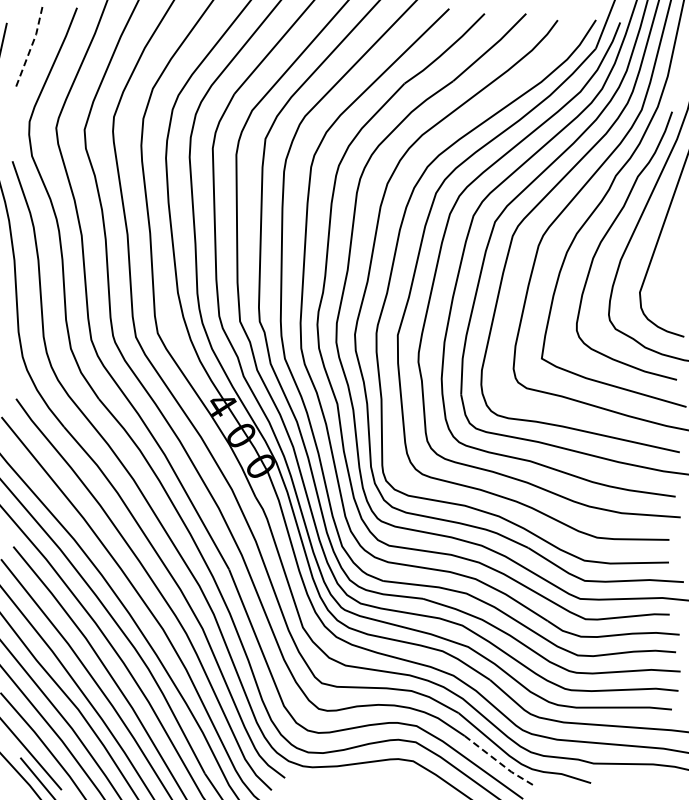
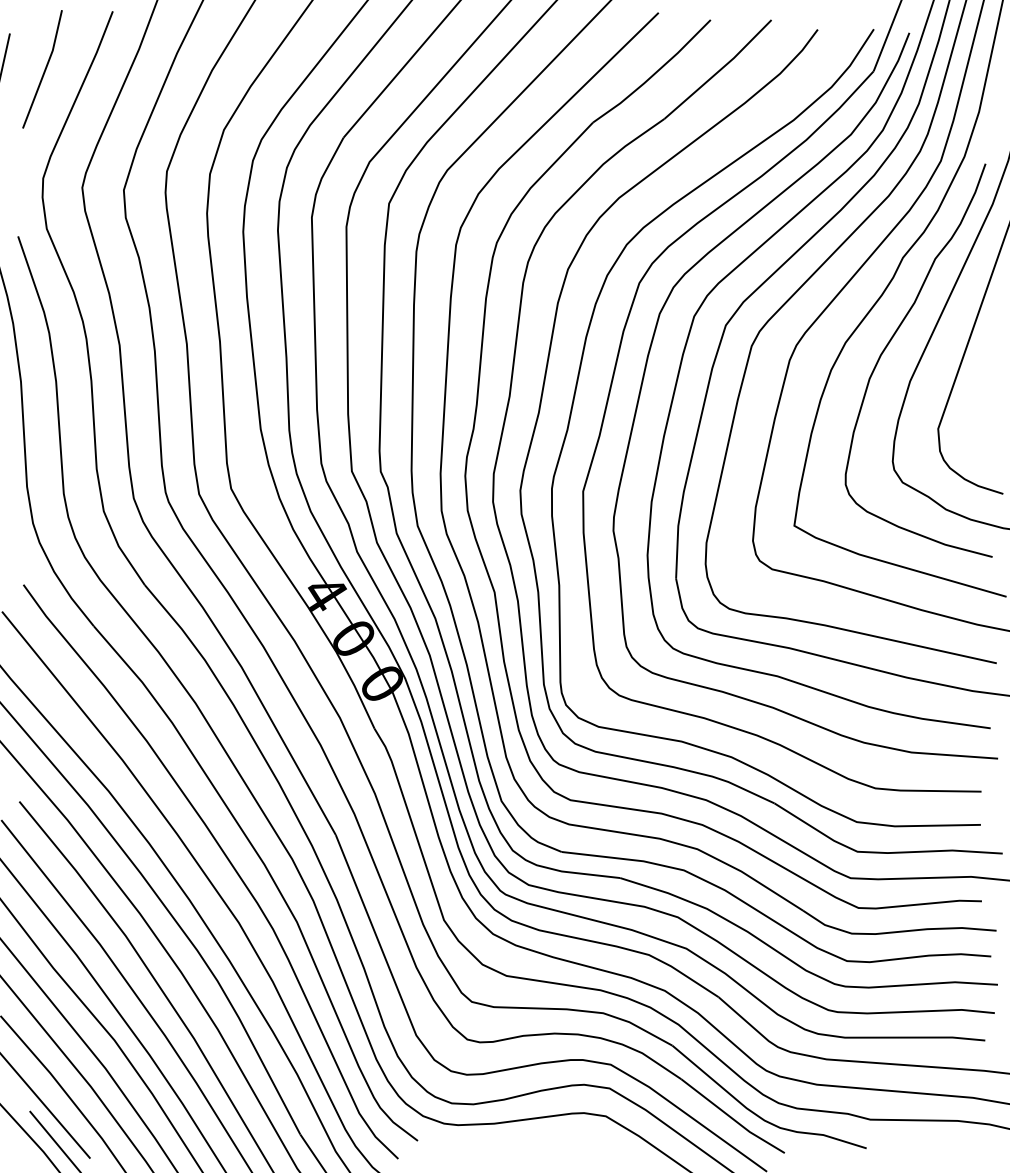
line: (31, 47) -> (45, 69), dashed -> solid
line: (499, 763) -> (732, 1119), dashed -> solid

